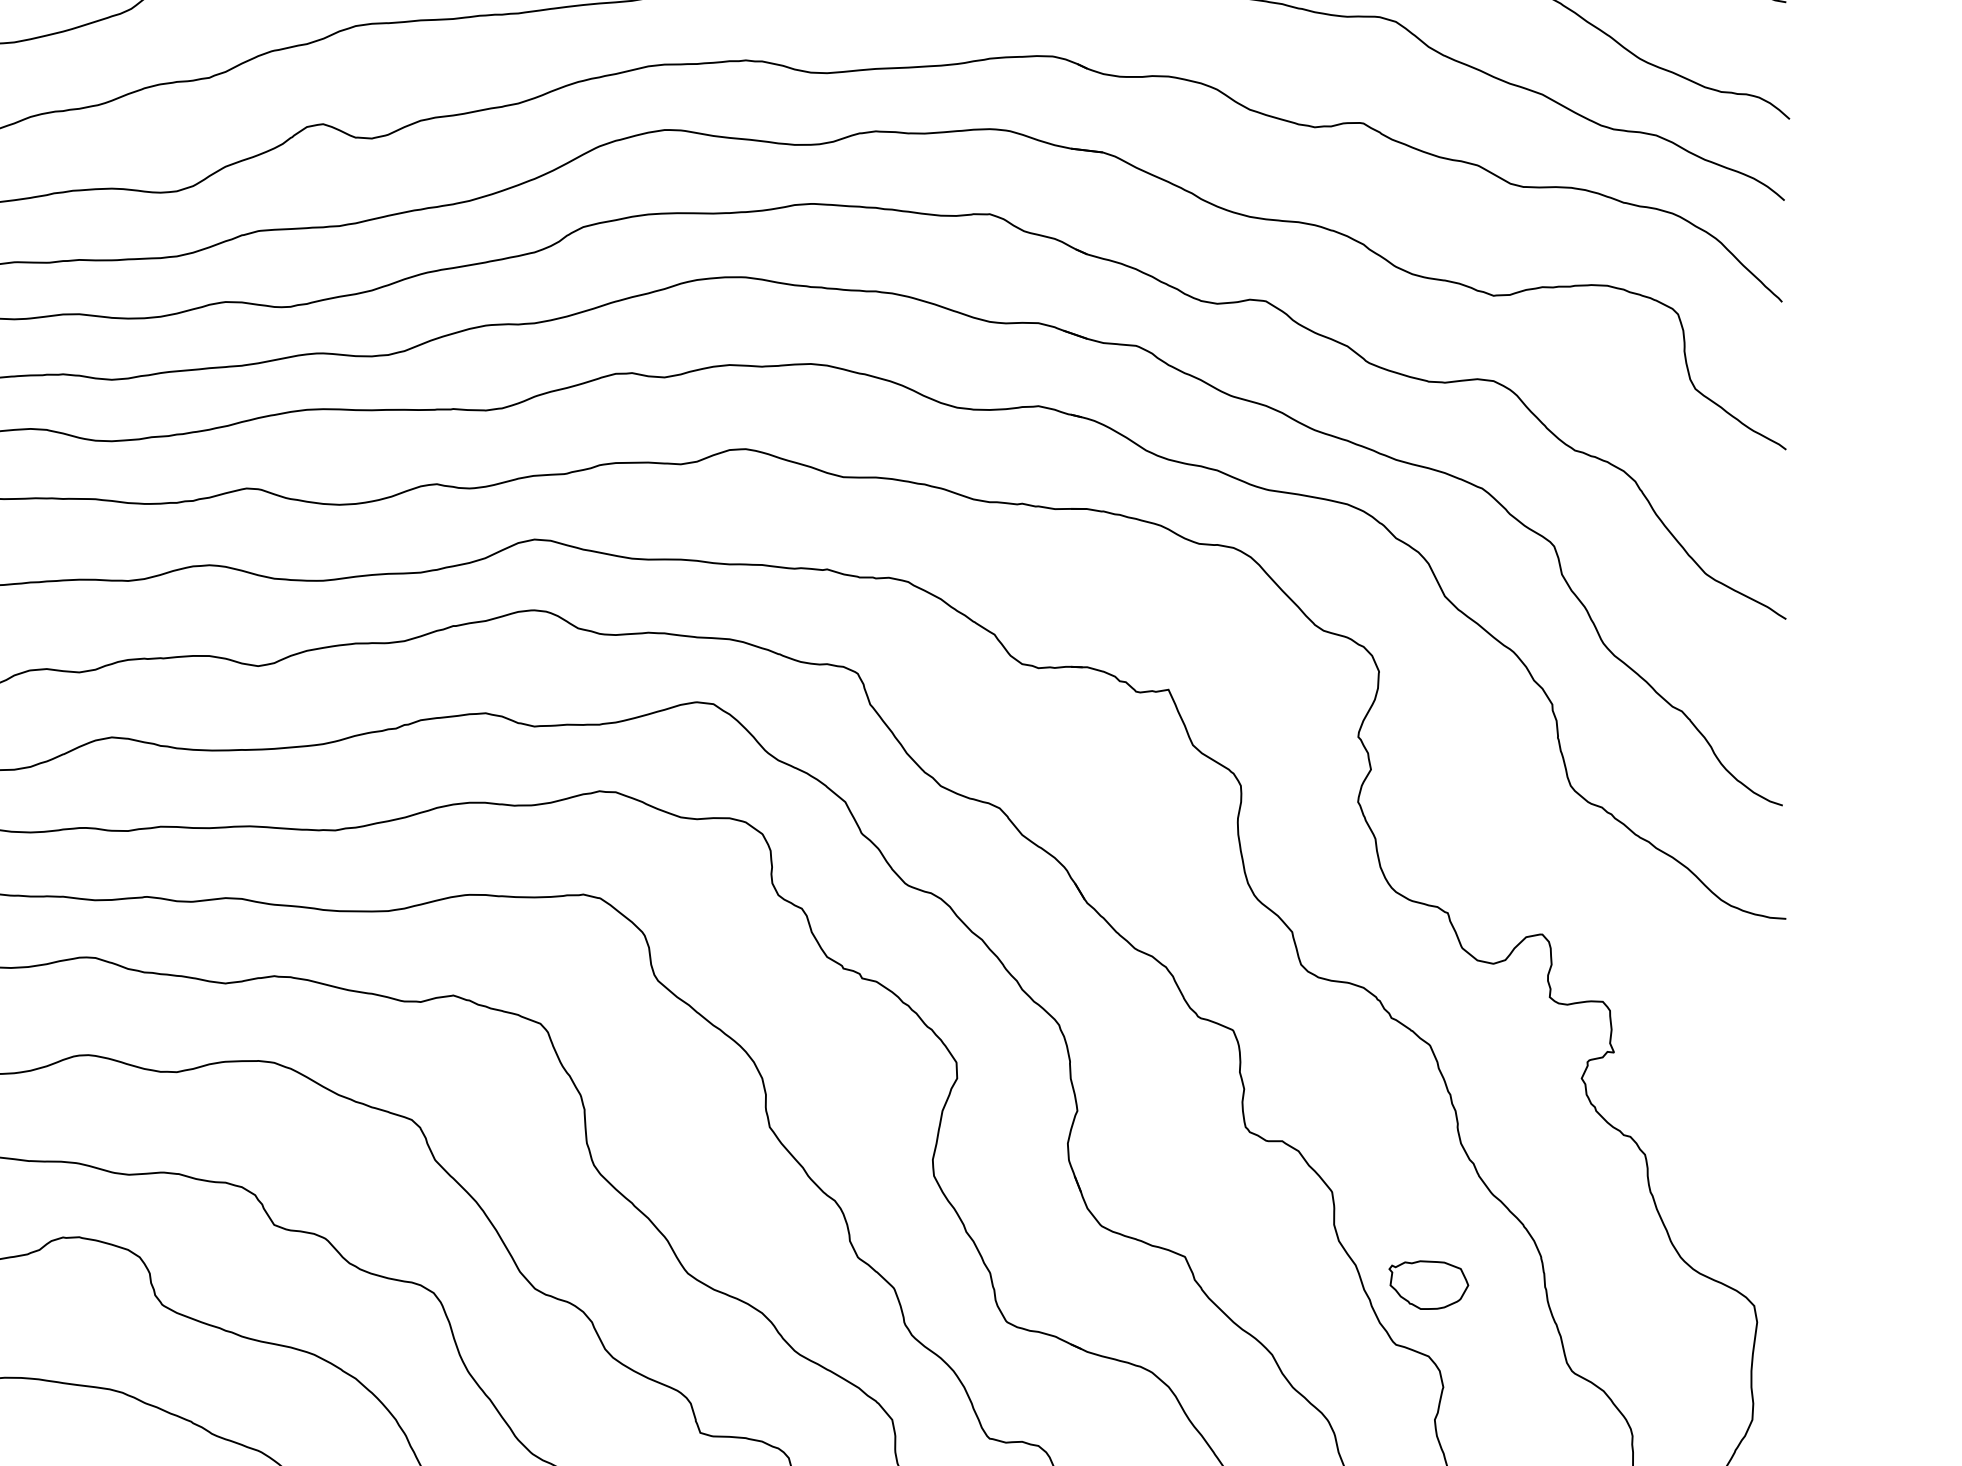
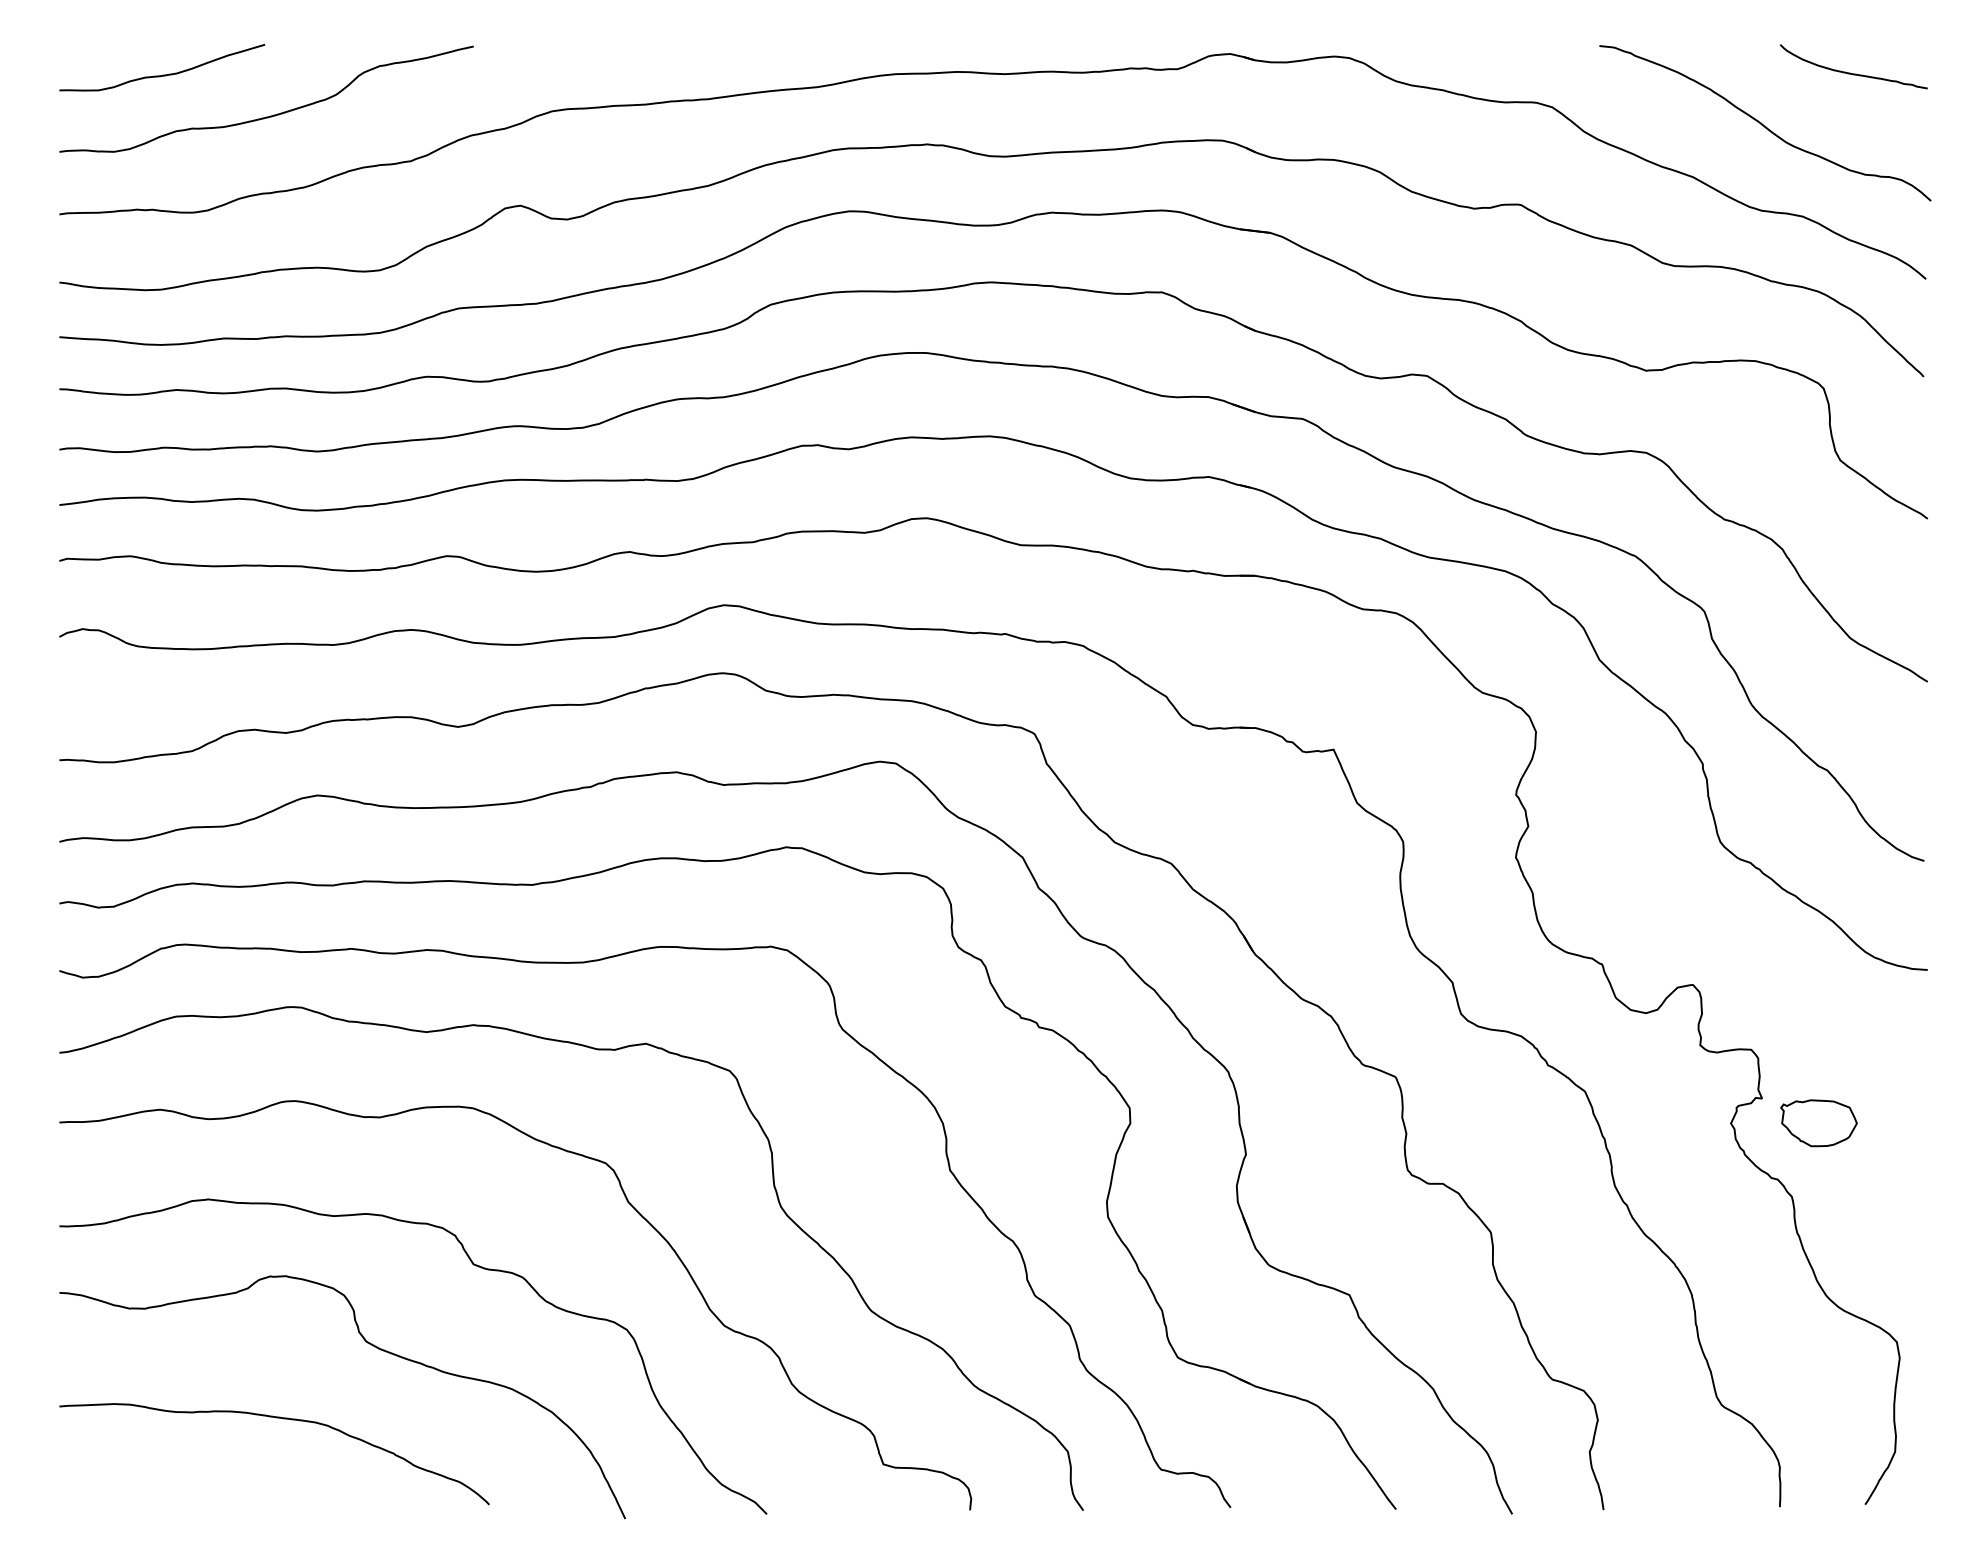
part: (1428, 1285) -> (1818, 1123), moved

